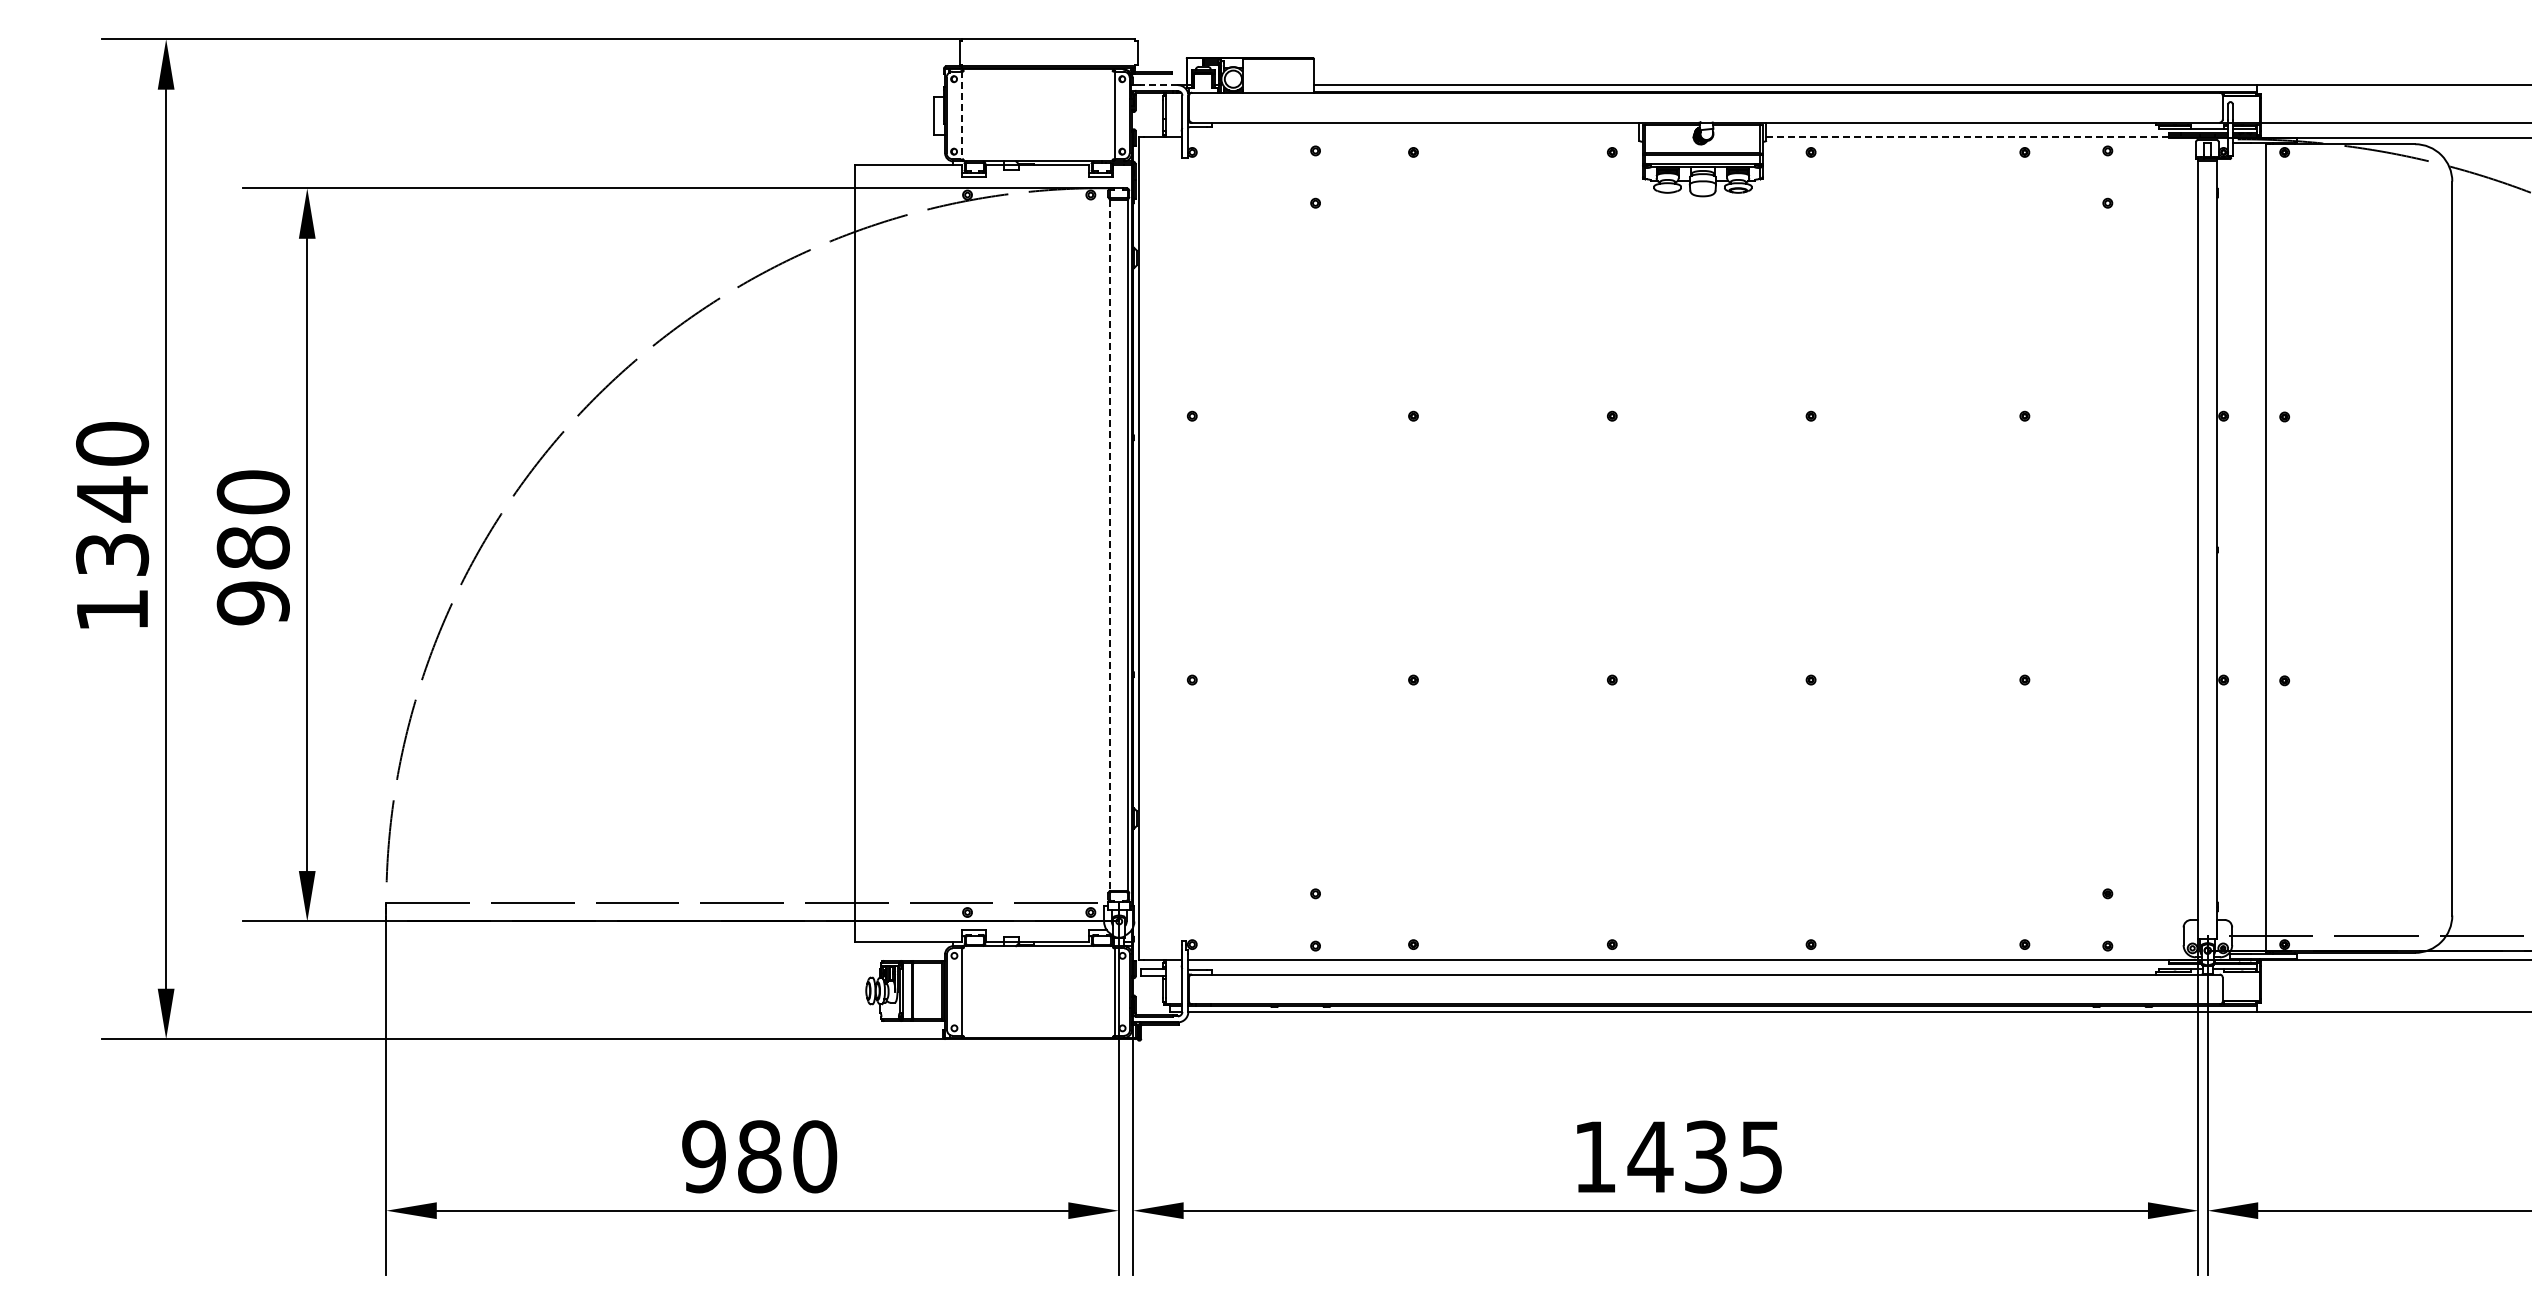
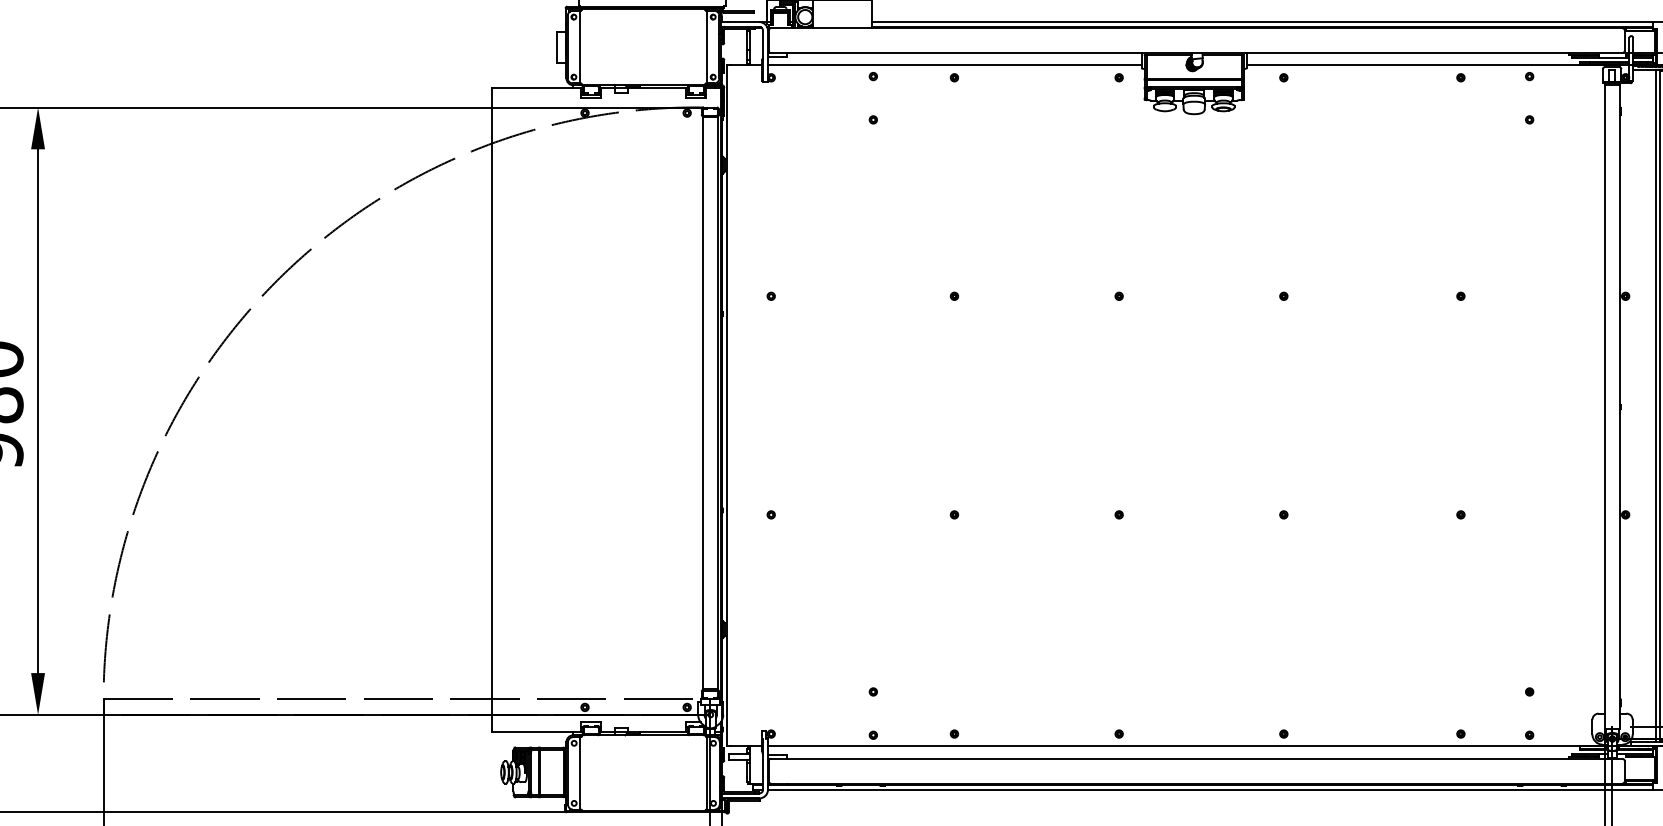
line: (1158, 85) -> (743, 22), dashed -> solid
line: (961, 115) -> (580, 47), dashed -> solid
line: (1413, 137) -> (954, 65), added
line: (1967, 137) -> (1413, 65), dashed -> solid
line: (1109, 545) -> (702, 403), dashed -> solid
line: (2260, 548) -> (1656, 405), added

